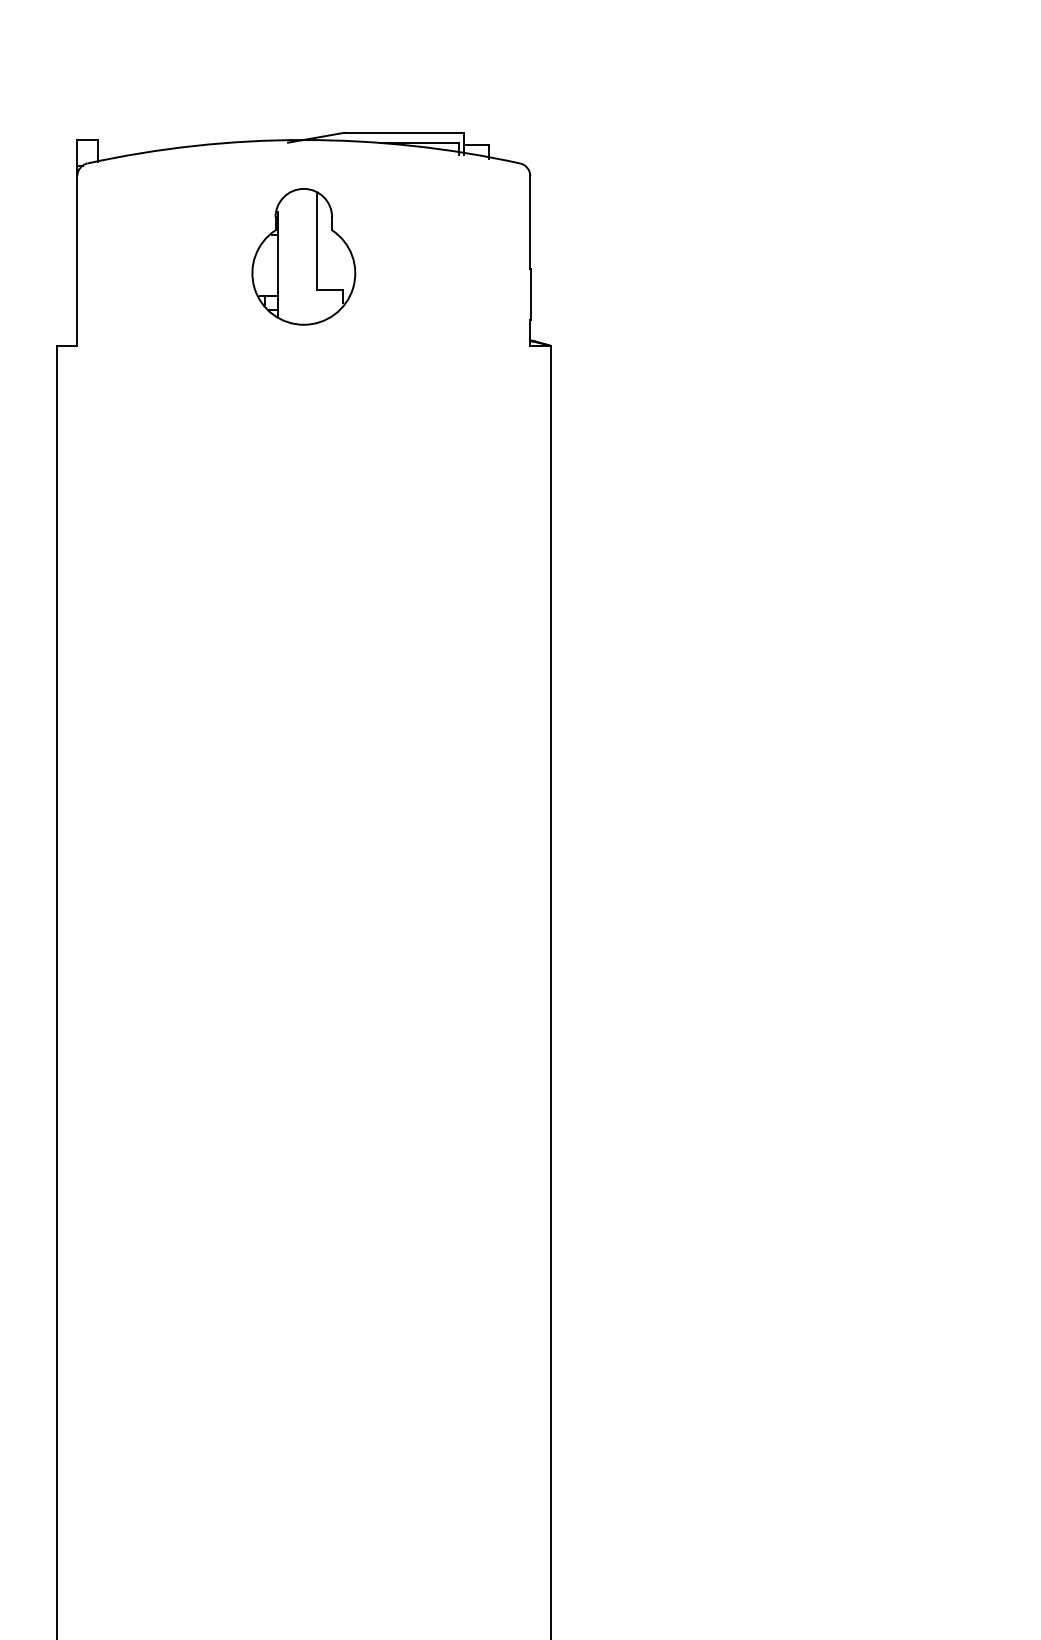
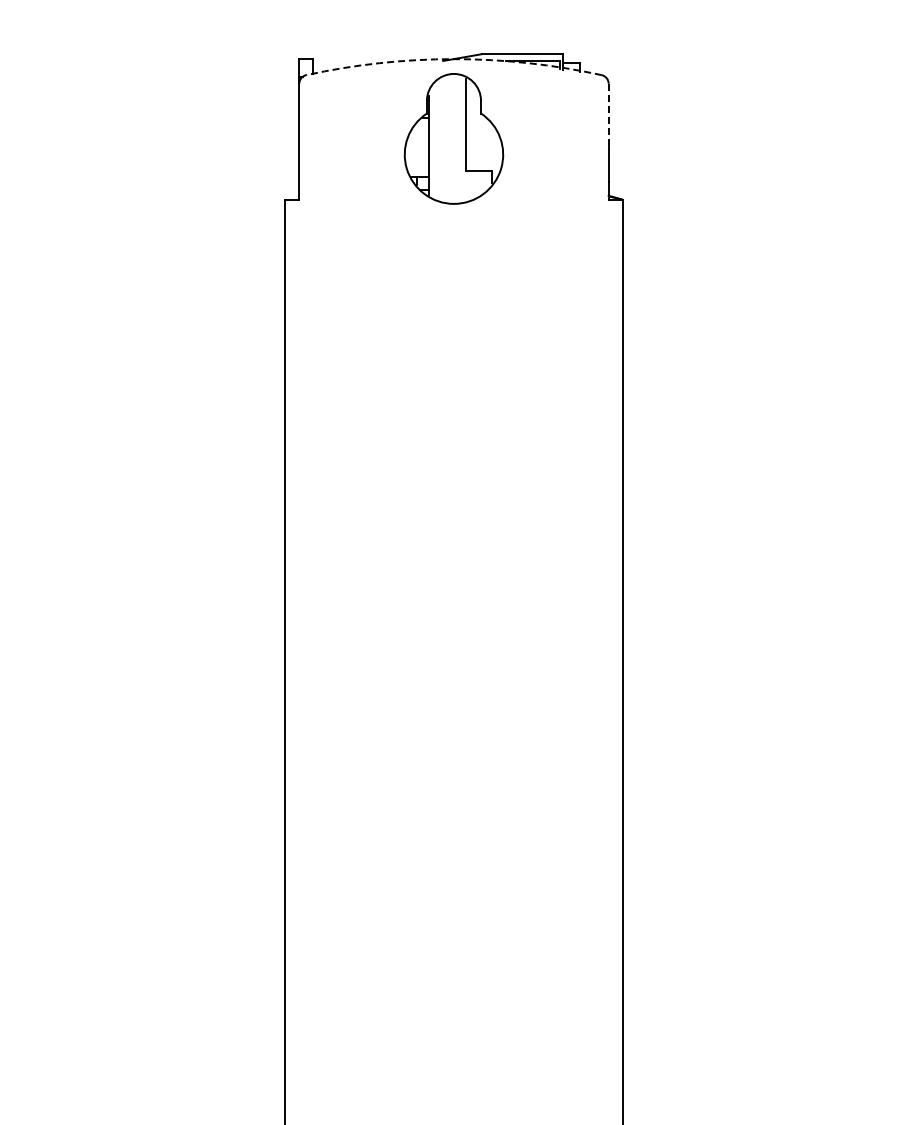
arc: (303, 140) -> (453, 59), solid -> dashed
line: (530, 222) -> (608, 115), solid -> dashed
part: (303, 256) -> (453, 138), size x1.4

